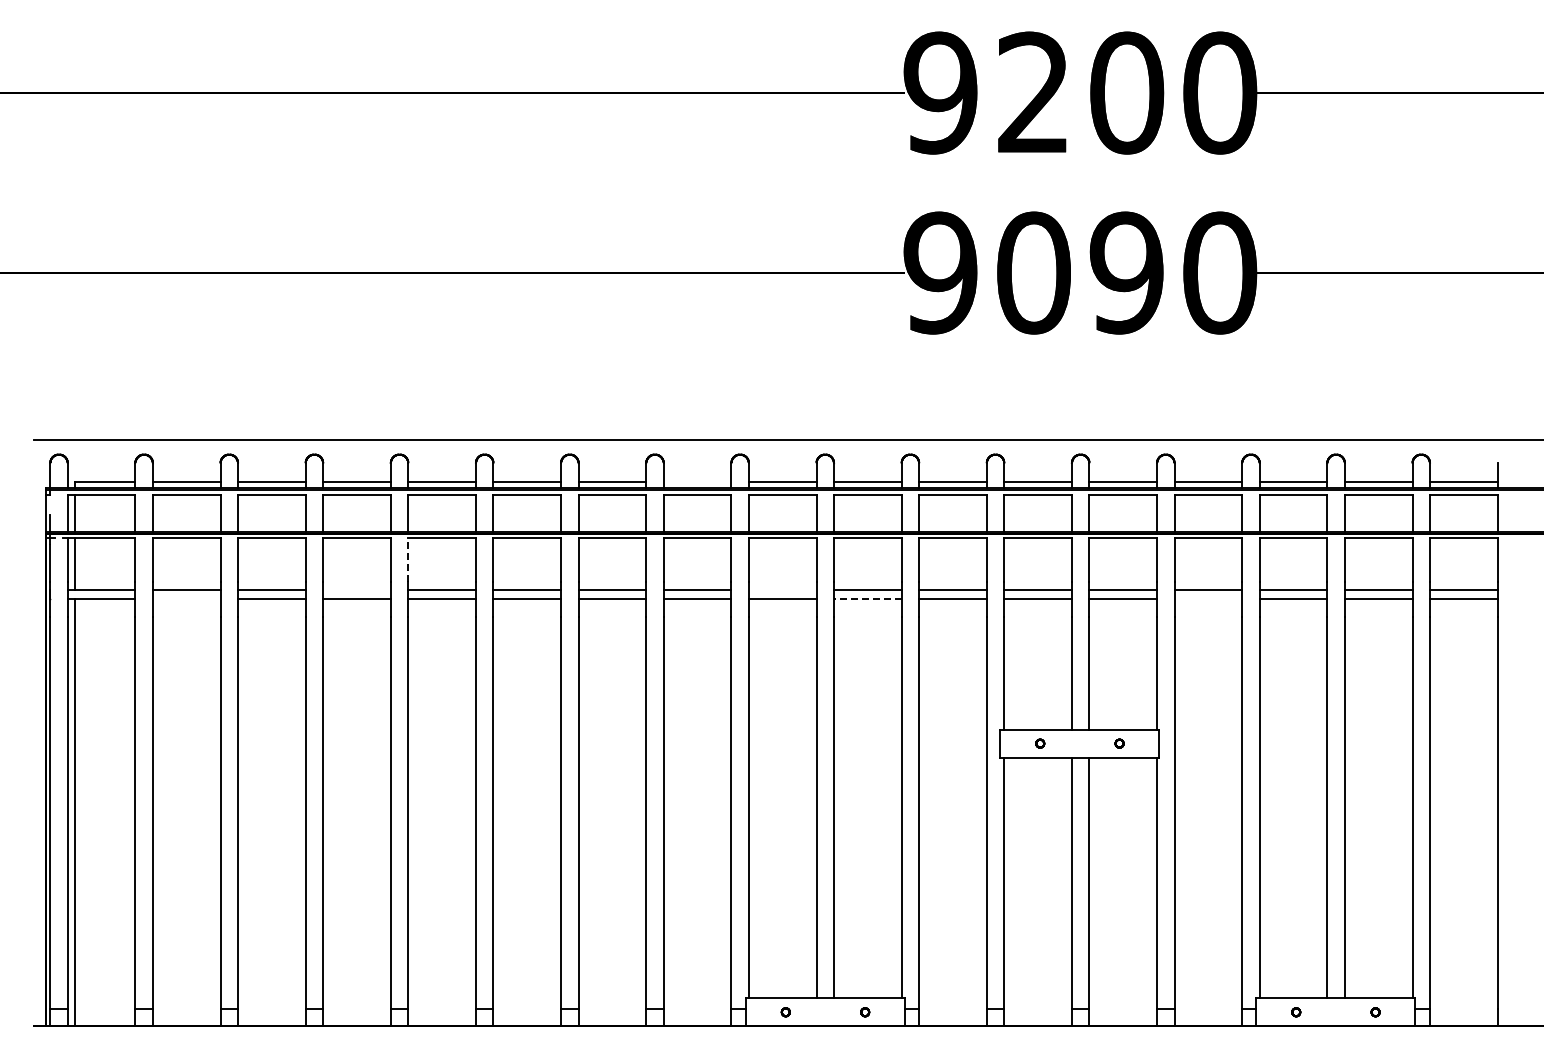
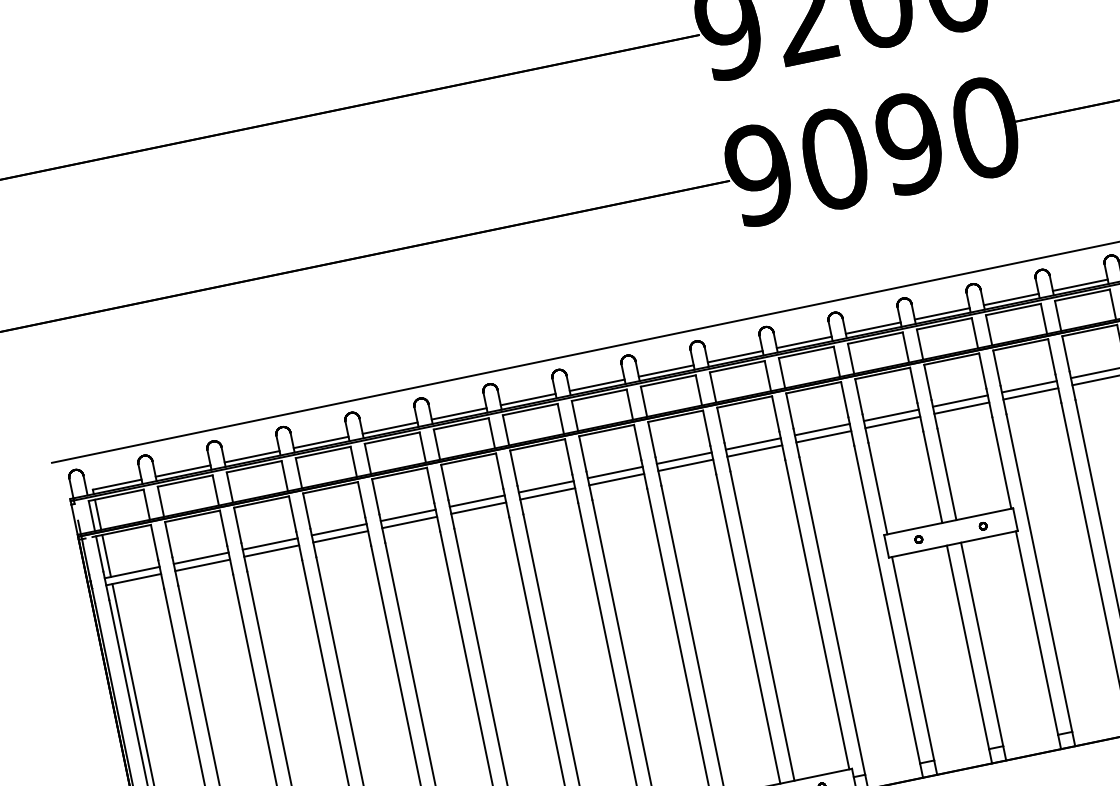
line: (697, 482) -> (597, 385), added
line: (408, 560) -> (376, 497), dashed -> solid
line: (356, 589) -> (338, 529), added
line: (782, 589) -> (684, 457), added
line: (186, 598) -> (202, 565), added
line: (867, 598) -> (754, 450), dashed -> solid
line: (1208, 598) -> (1030, 393), added

